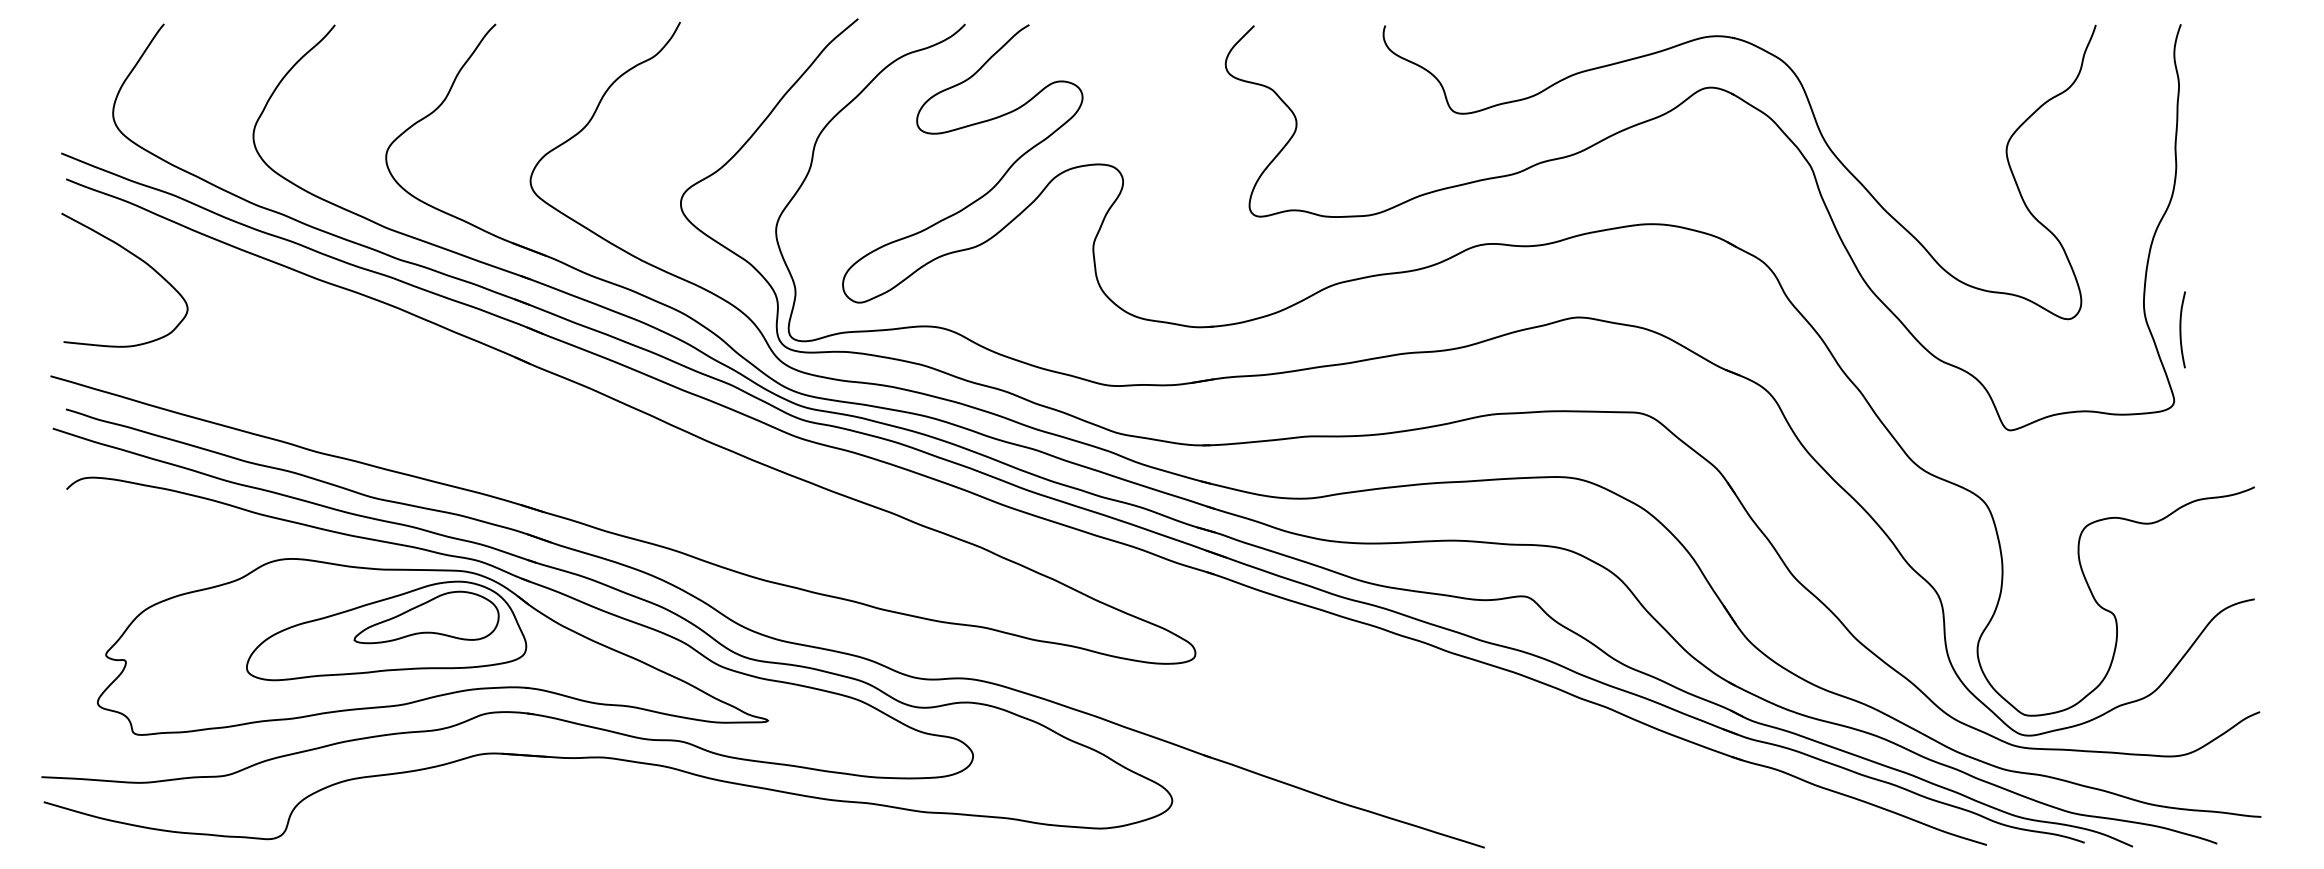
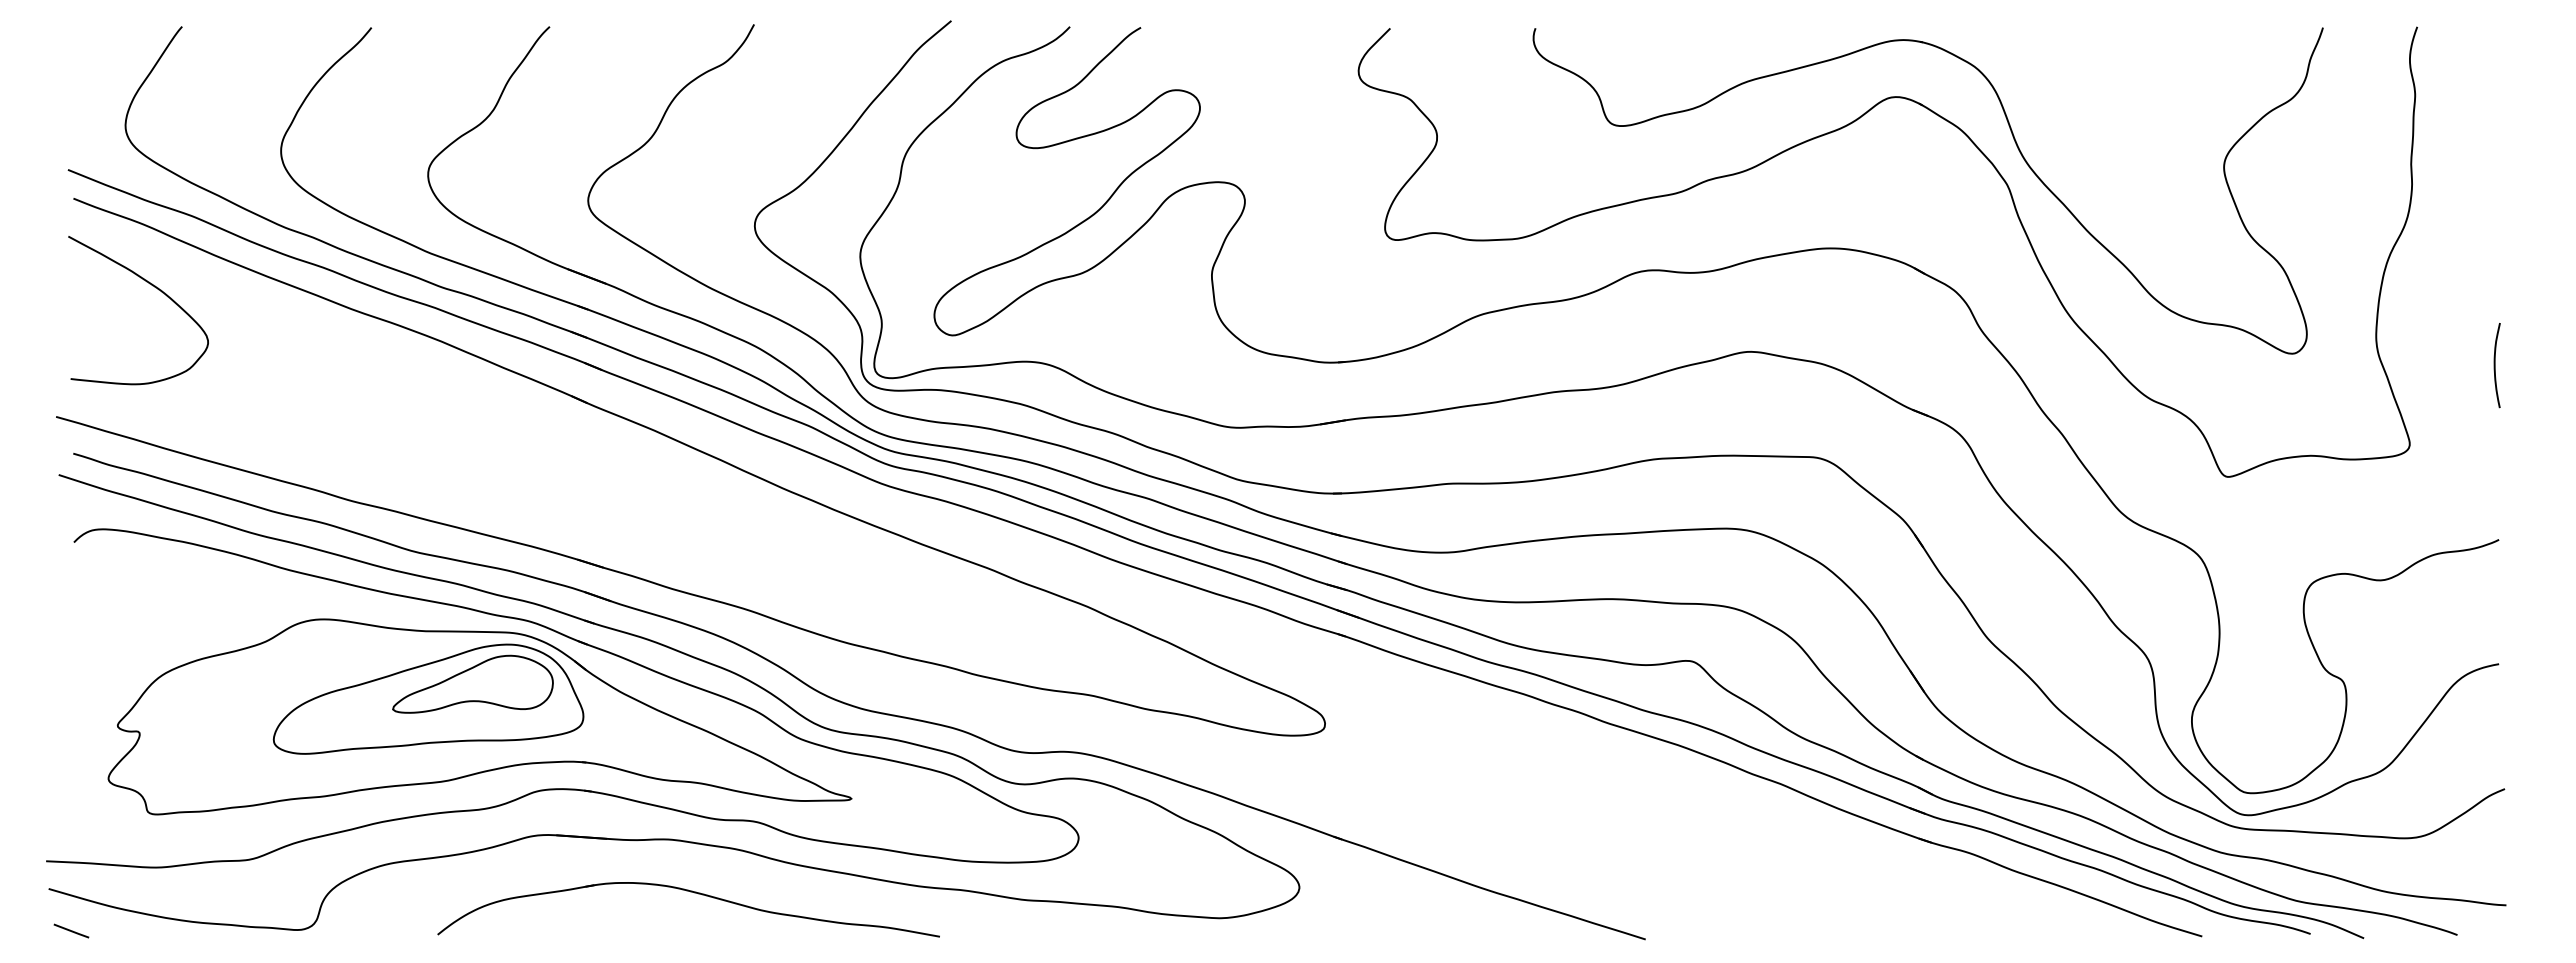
curve: (2181, 329) -> (2495, 365), moved
part: (626, 806) -> (694, 893), added
line: (64, 839) -> (71, 930), added

